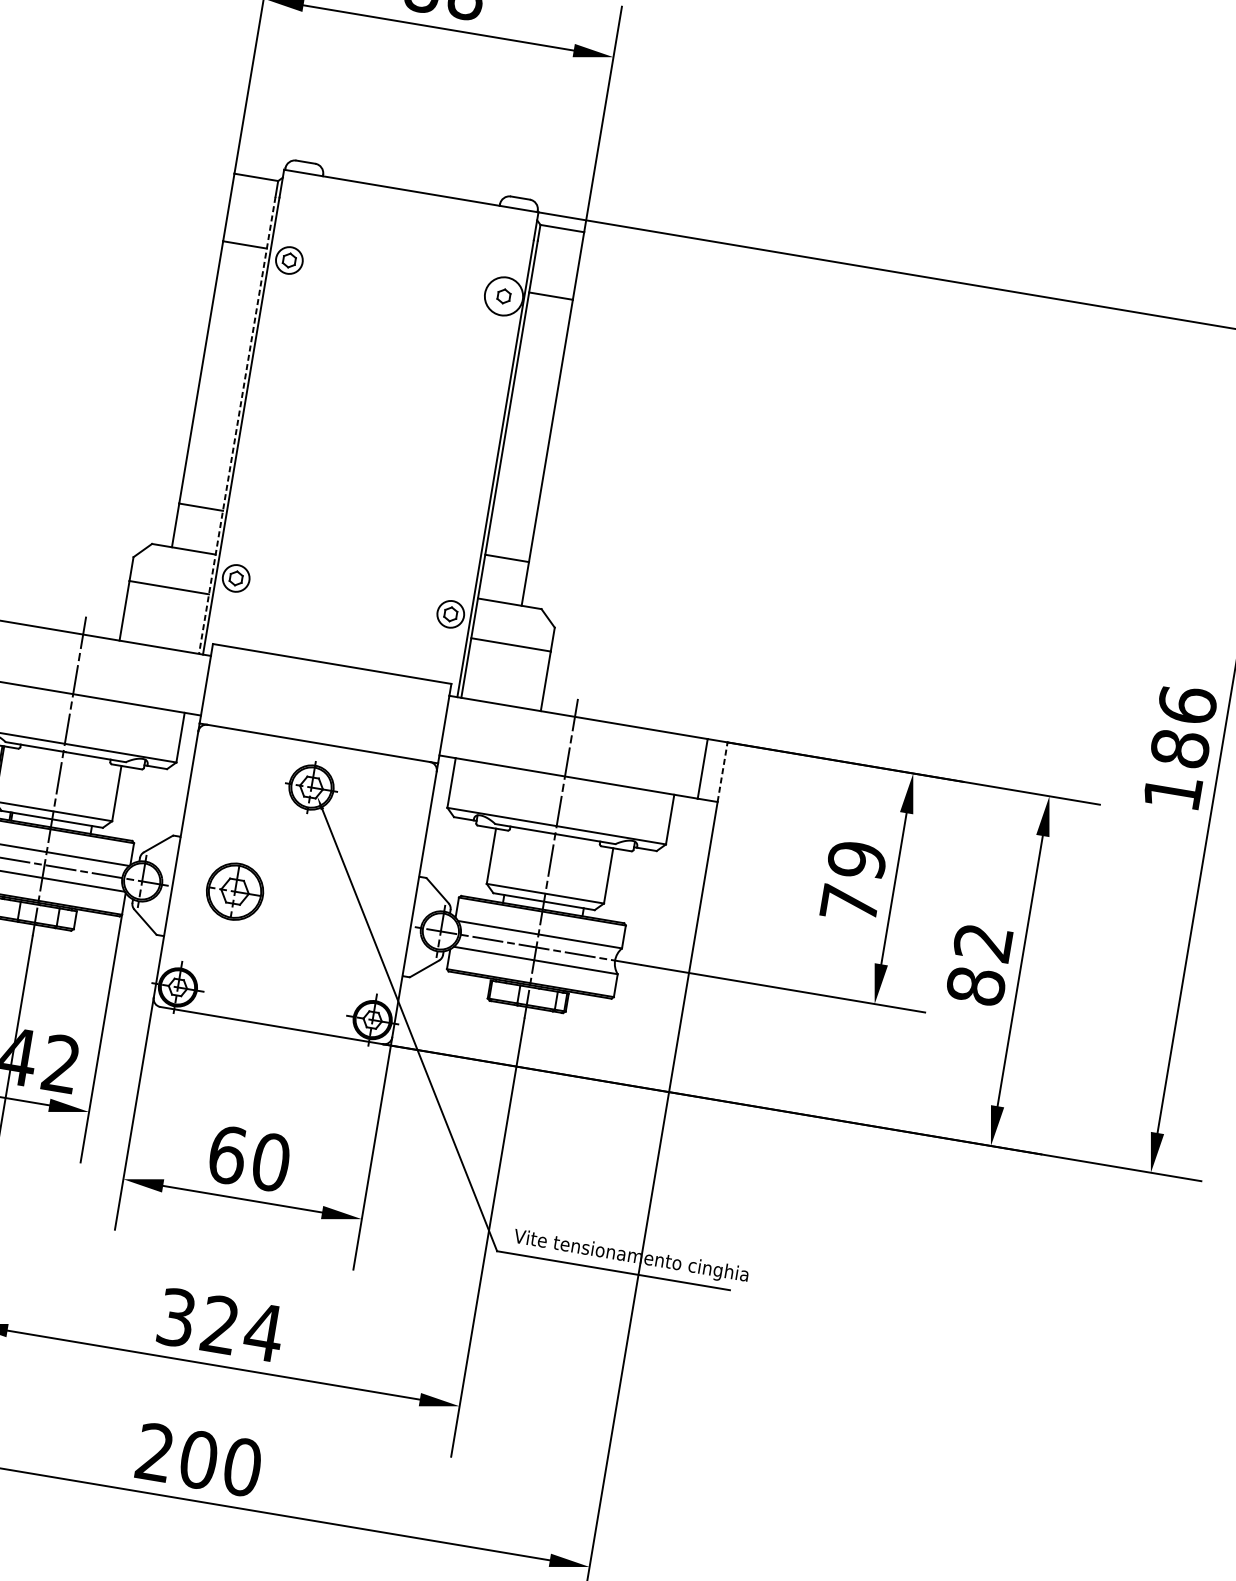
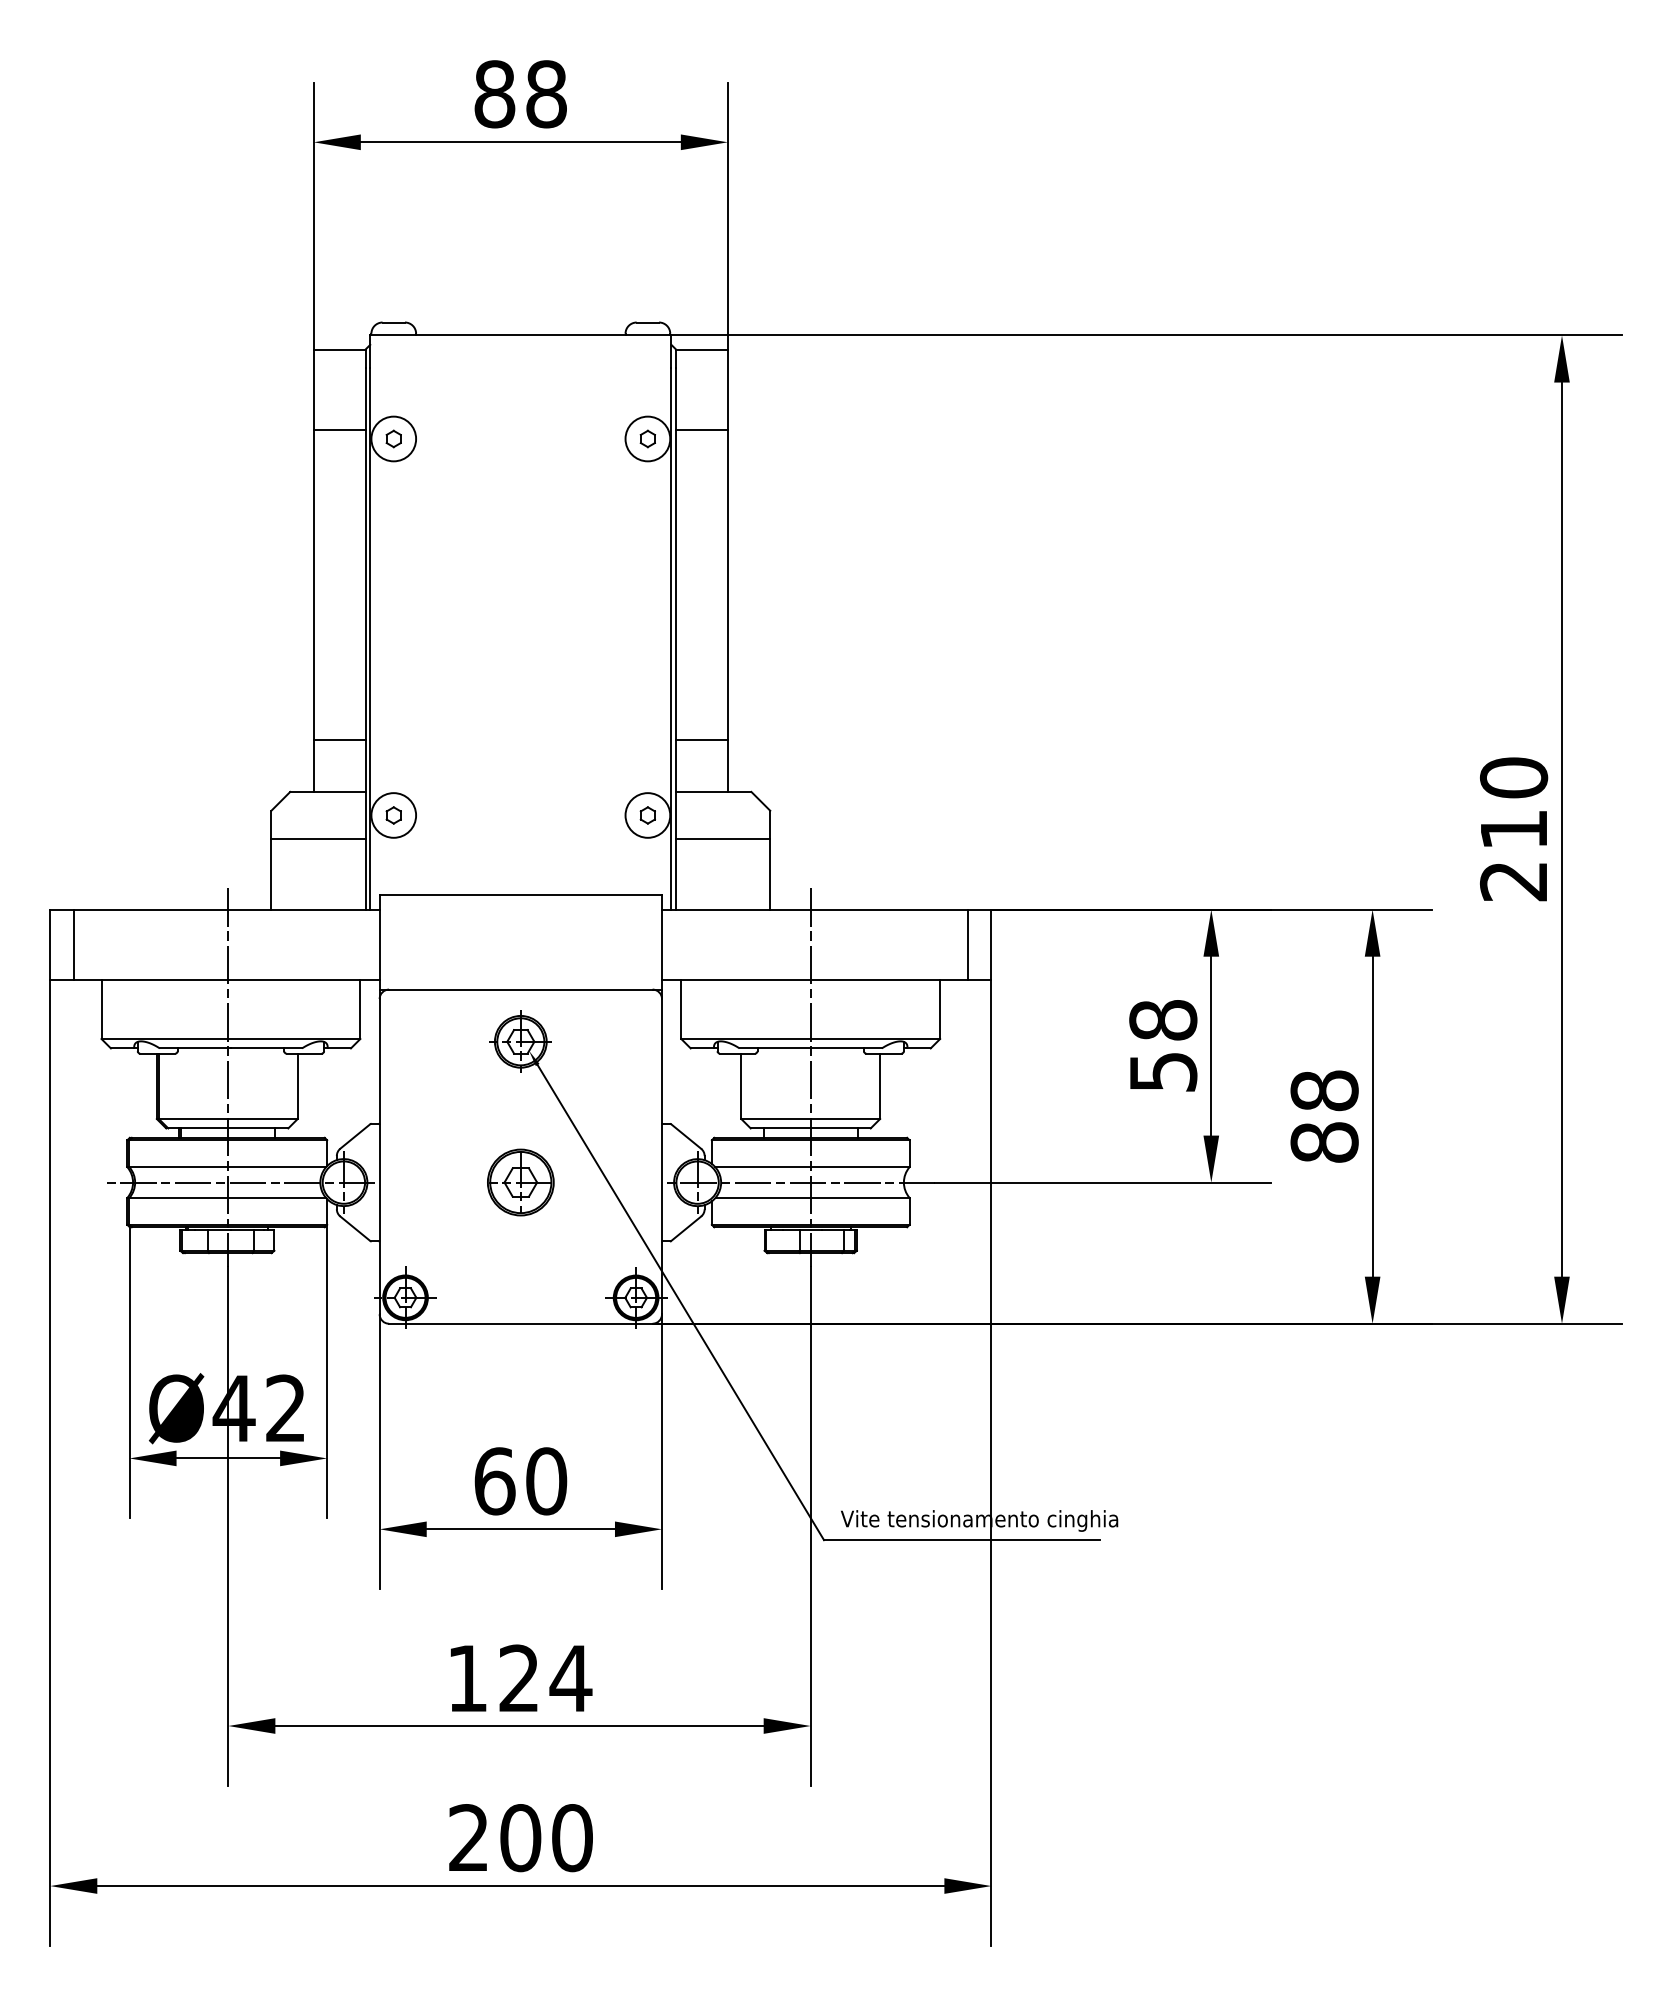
circle: (289, 260) -> (393, 438), size x1.43
line: (237, 425) -> (365, 639), dashed -> solid
circle: (235, 578) -> (393, 815), size x1.43
circle: (450, 614) -> (647, 815), size x1.43
text: (1179, 748) -> (1513, 829), 186 -> 210
line: (722, 771) -> (991, 944), dashed -> solid
text: (853, 881) -> (1163, 1045), 79 -> 58
part: (234, 891) -> (520, 1182), moved
text: (983, 942) -> (1324, 1090), 82 -> 88
text: (176, 1317) -> (467, 1678), 324 -> 124

